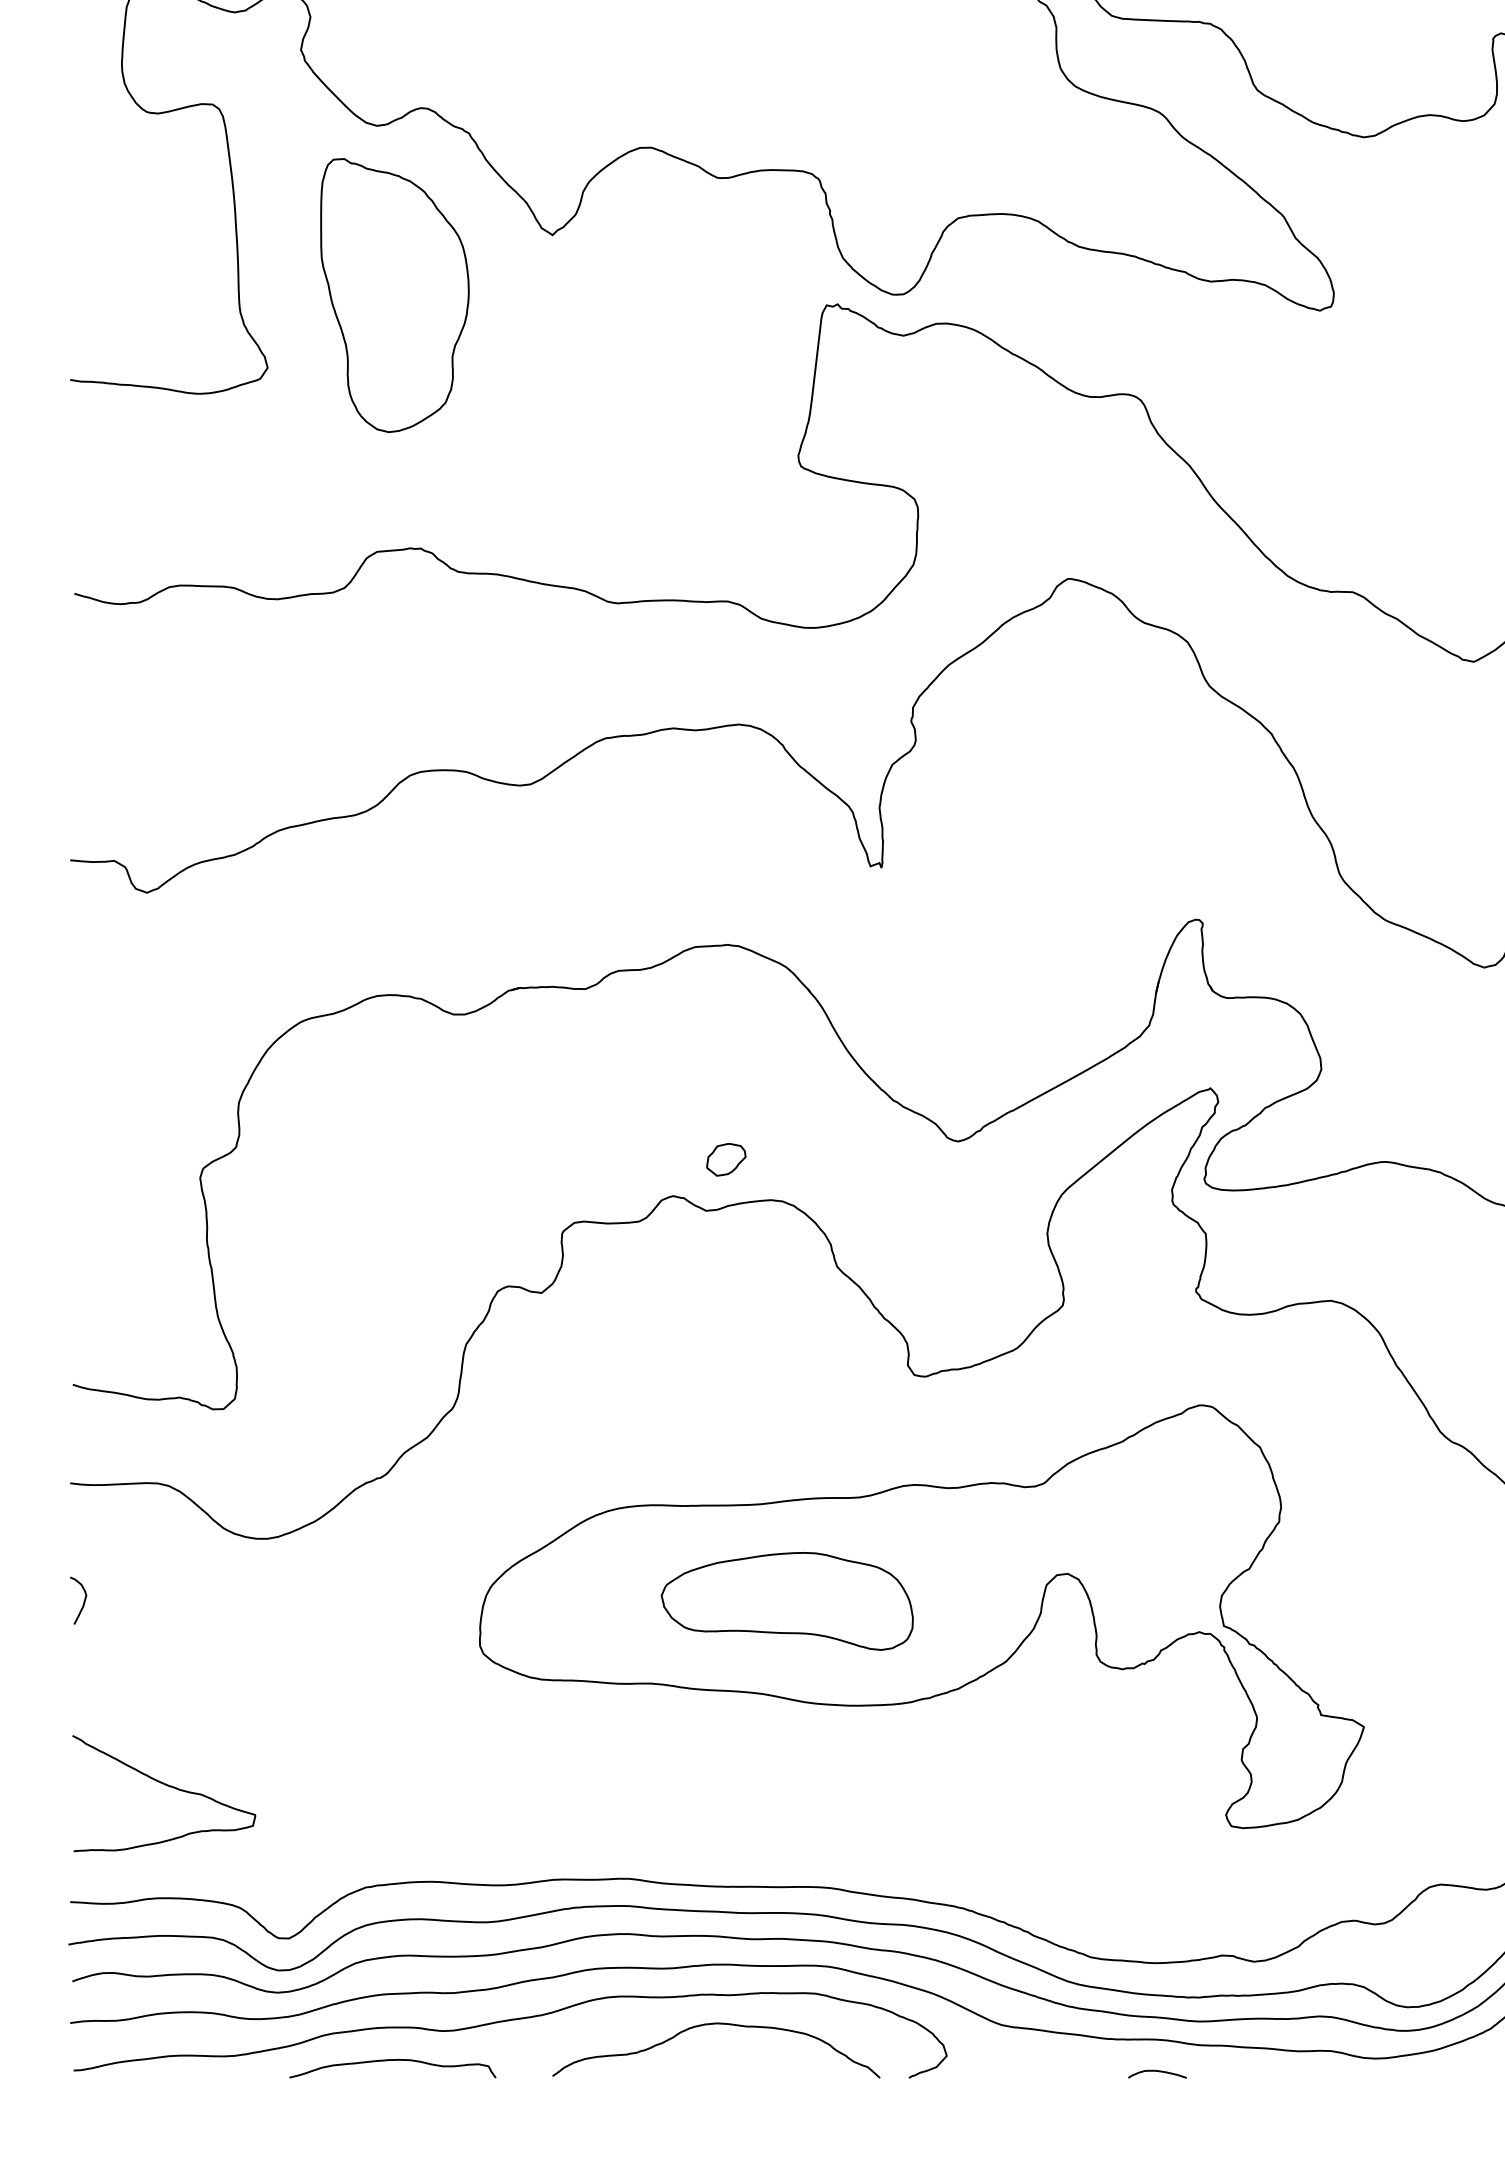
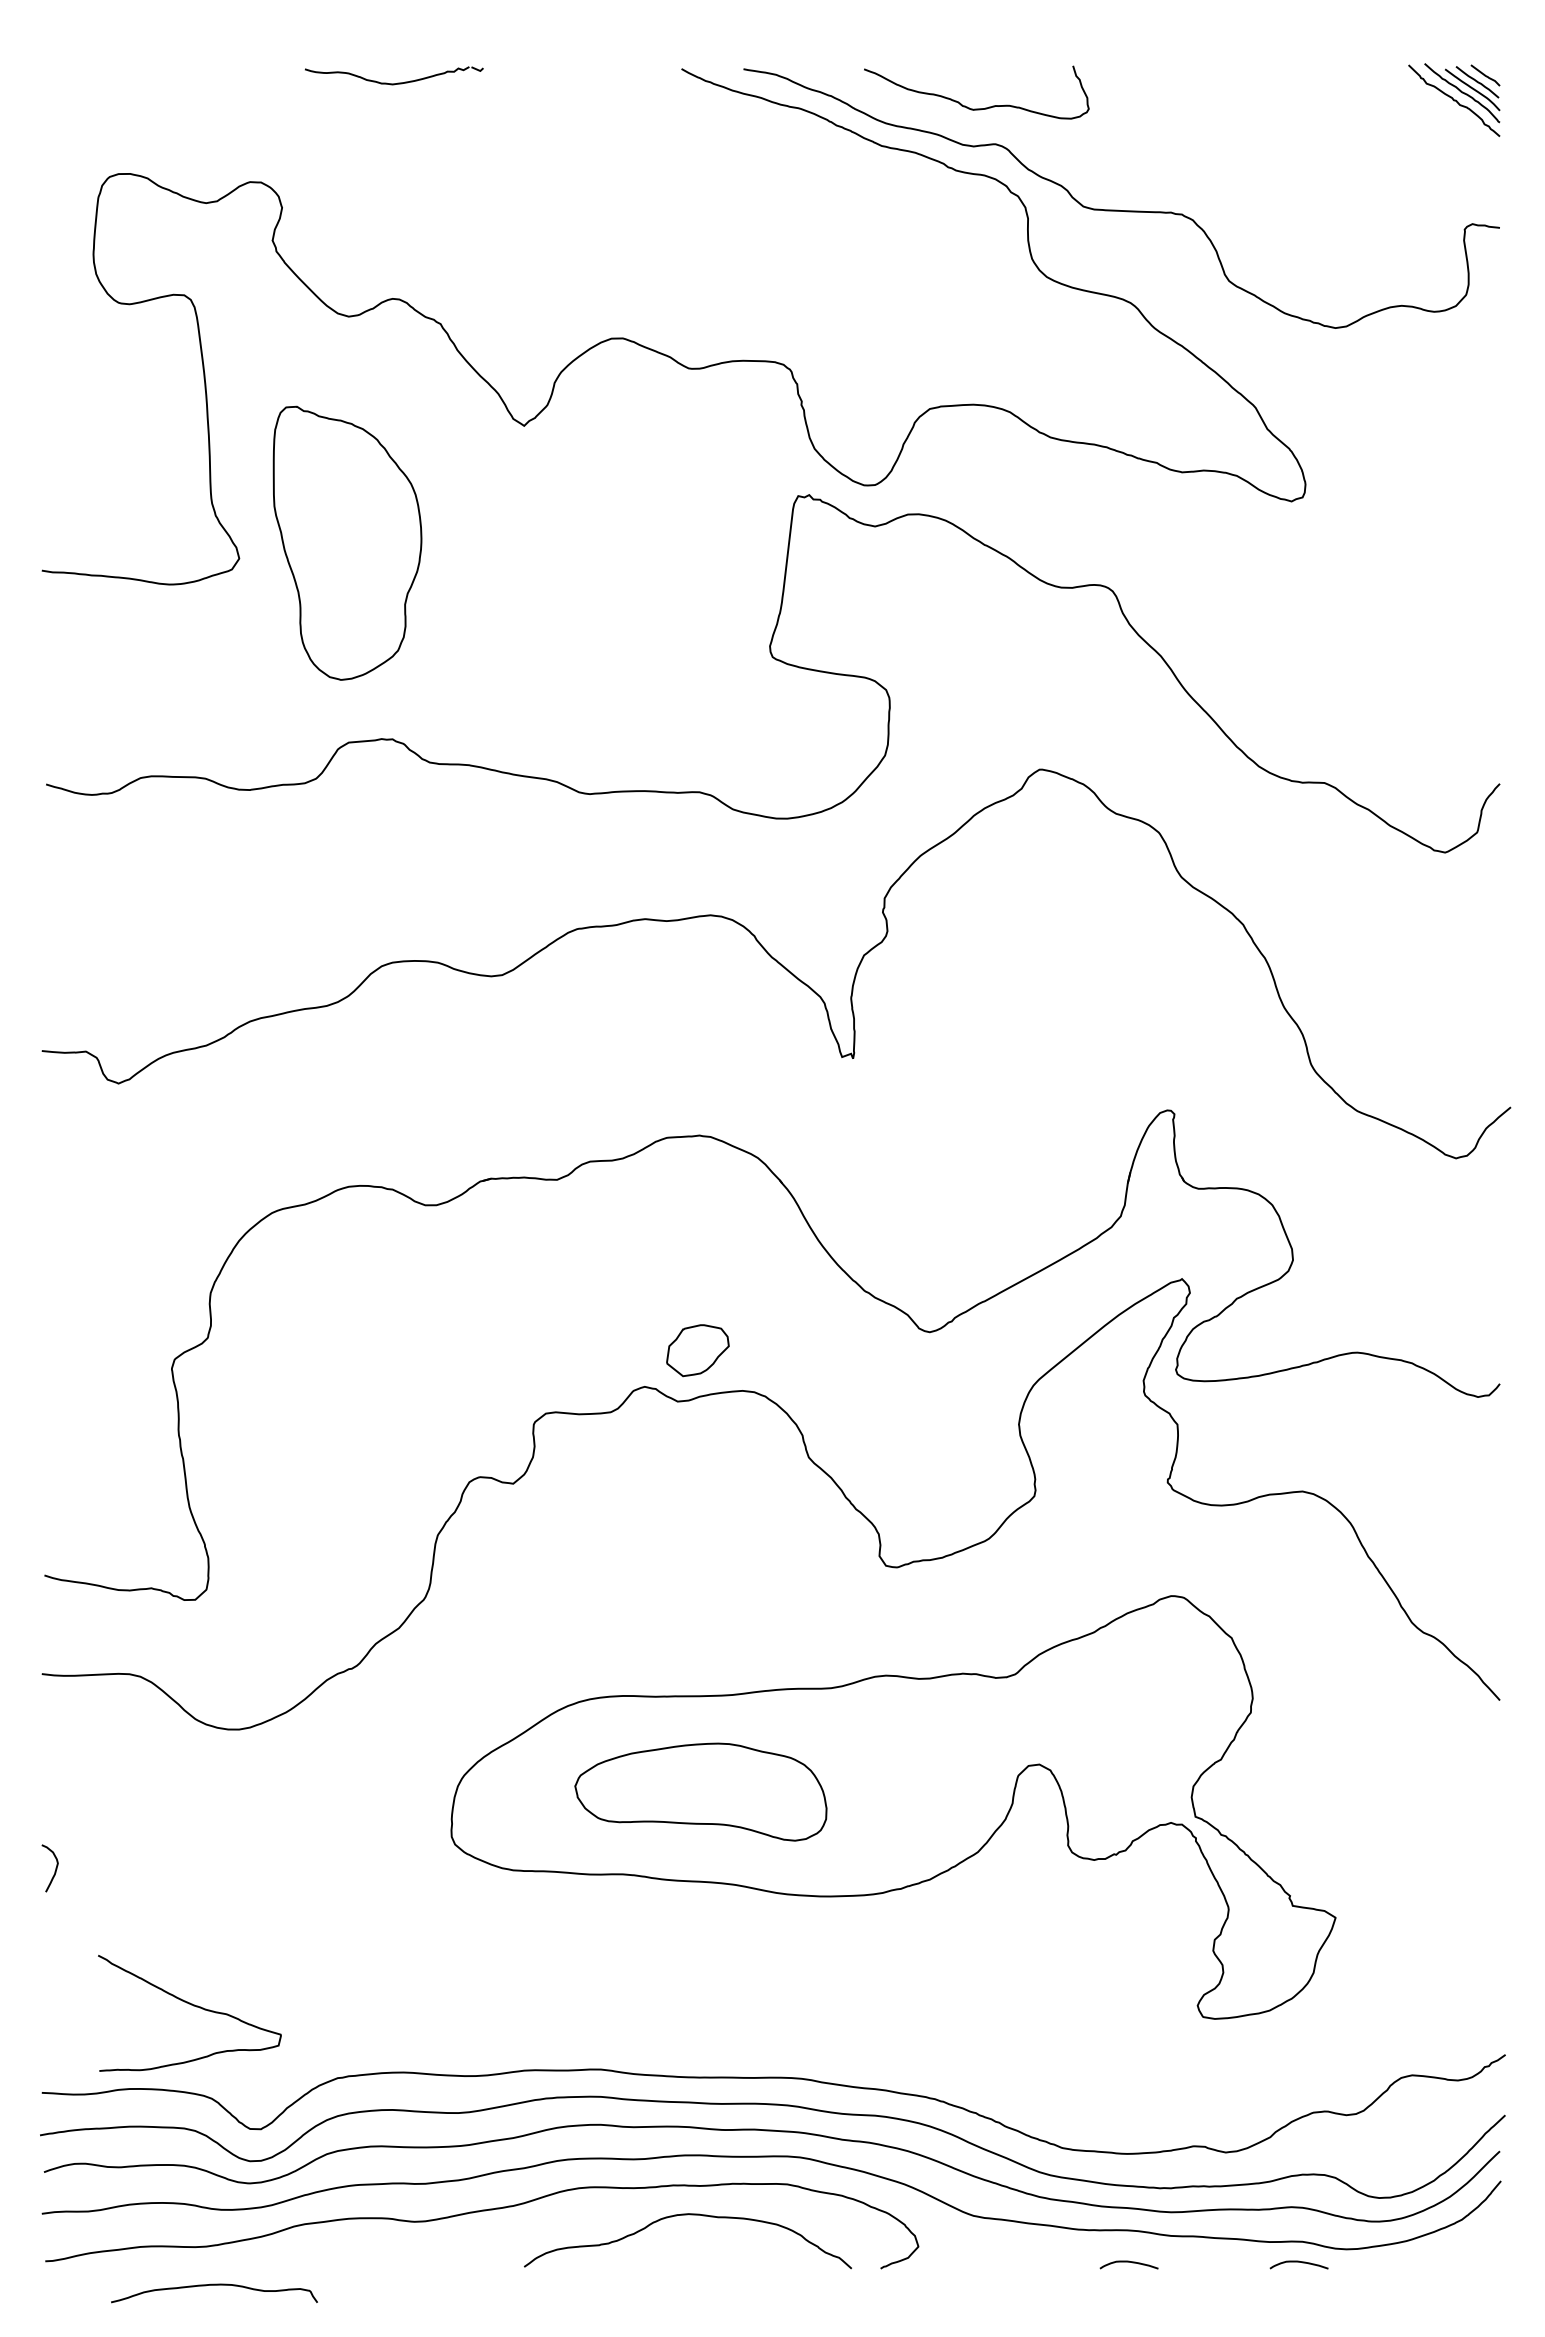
part: (394, 294) -> (347, 542), moved
part: (725, 1159) -> (697, 1350), size x1.6
part: (786, 1600) -> (700, 1791), moved
curve: (82, 1603) -> (54, 1871), moved
curve: (167, 1786) -> (193, 2006), moved
curve: (392, 2060) -> (214, 2285), moved
curve: (1326, 2071) -> (1298, 2262), added

